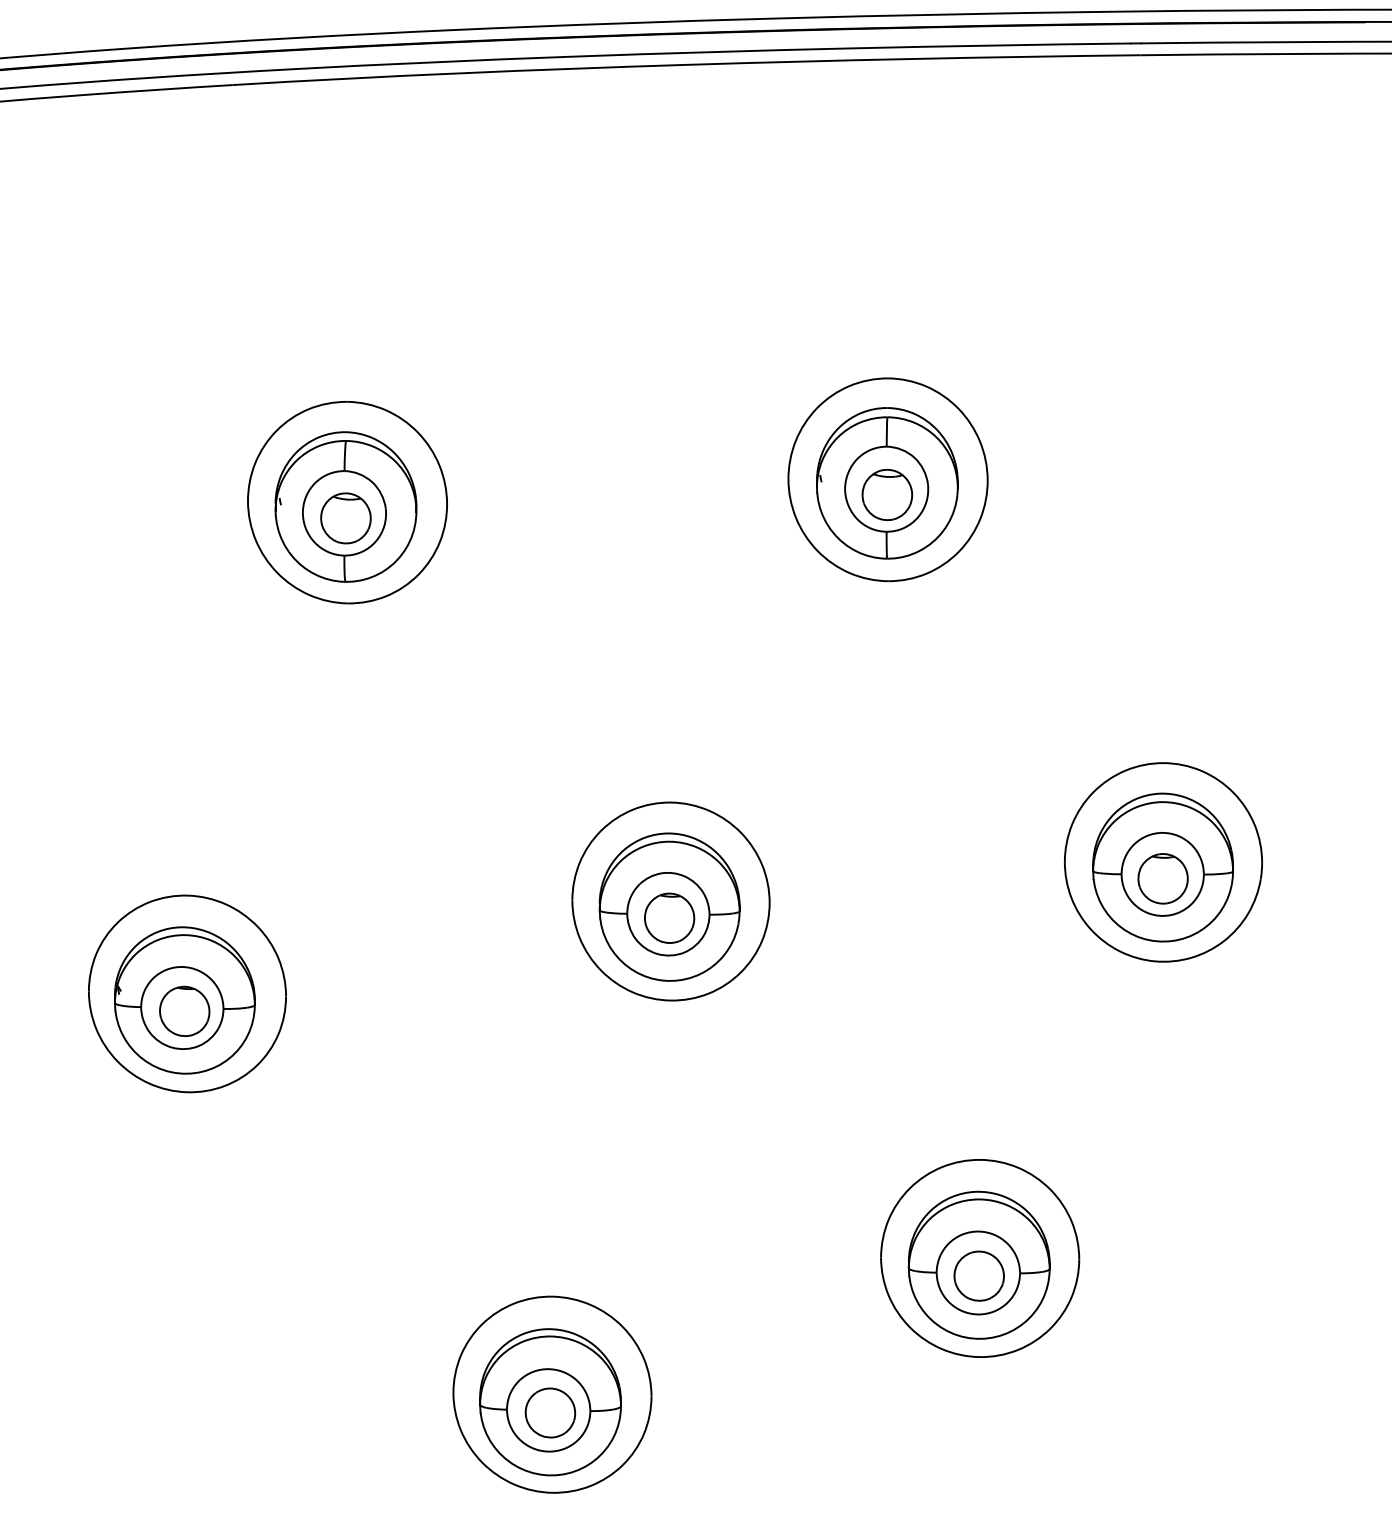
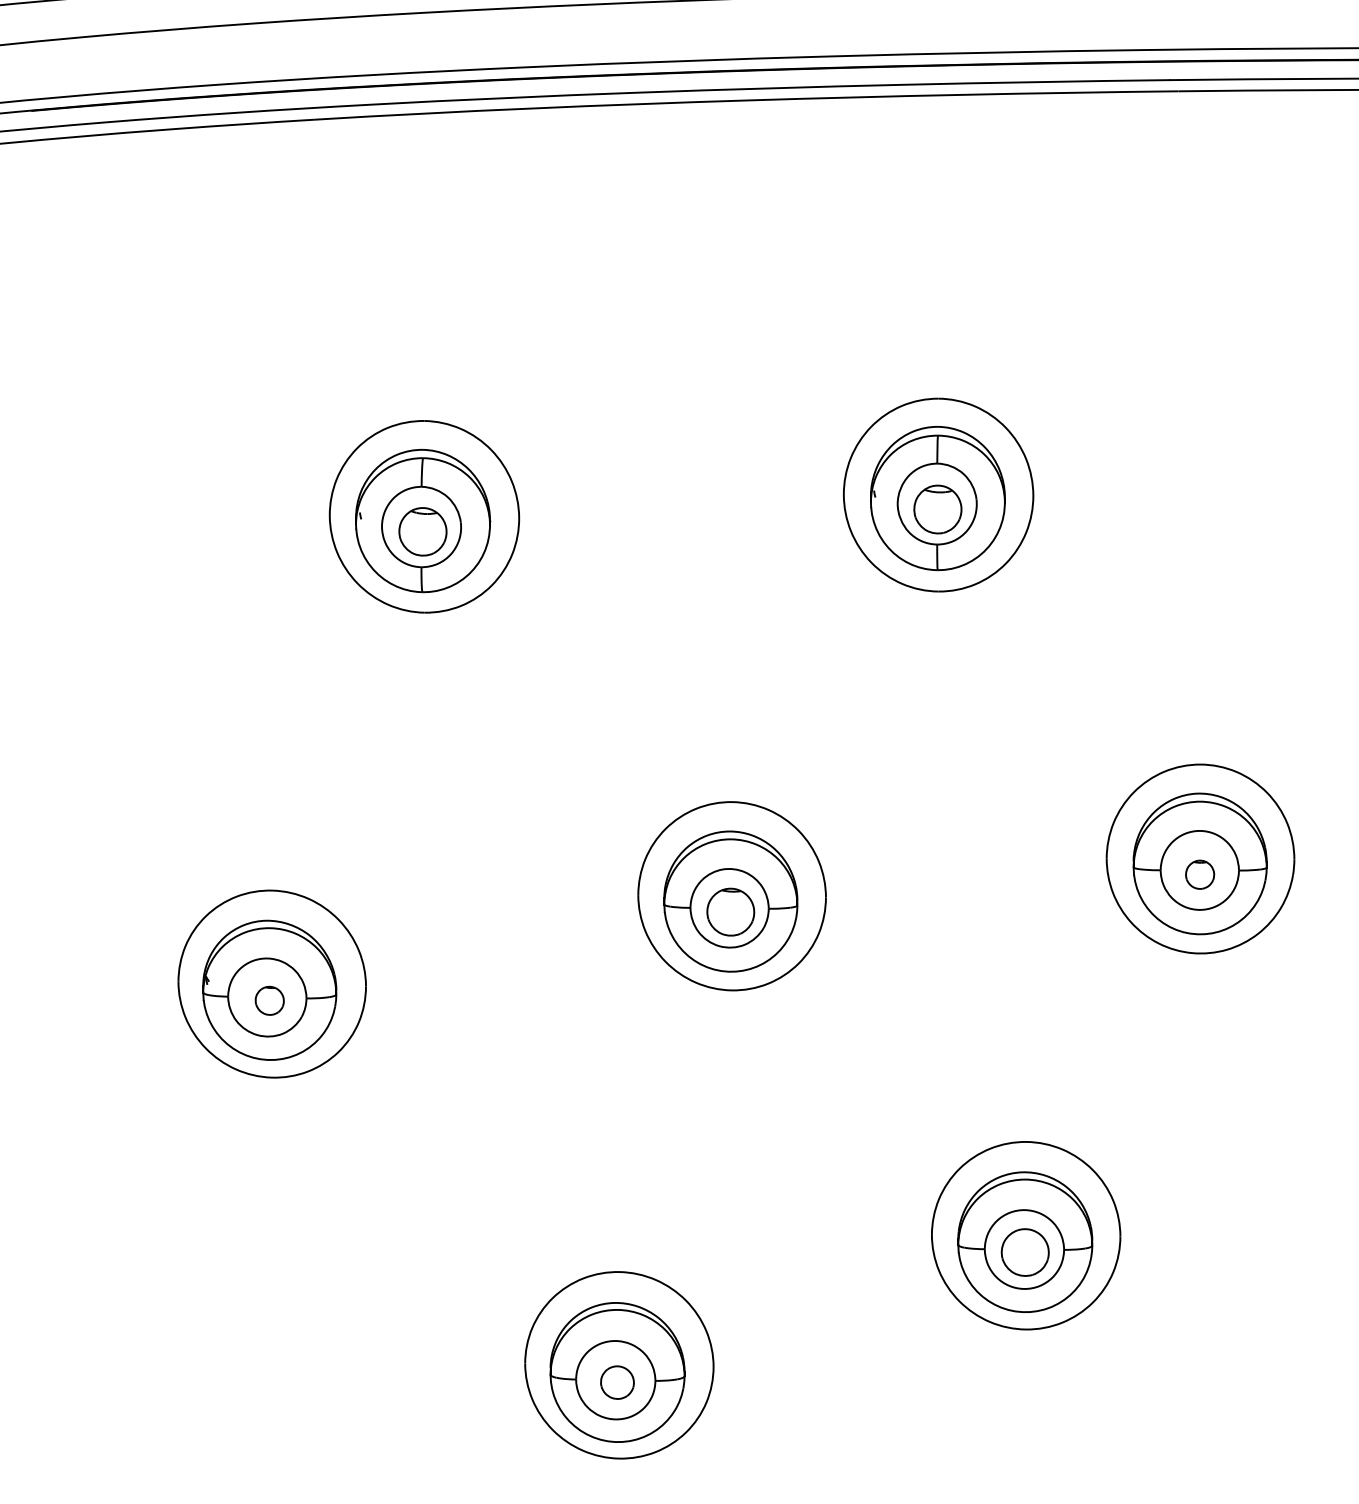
part: (1162, 878) -> (1199, 874), size x0.6
part: (184, 1011) -> (269, 1000), size x0.6
part: (550, 1412) -> (617, 1382), size x0.7

